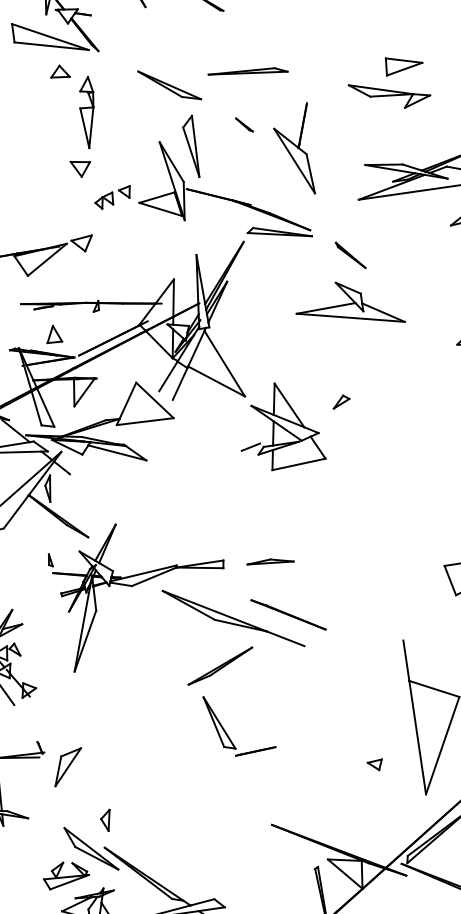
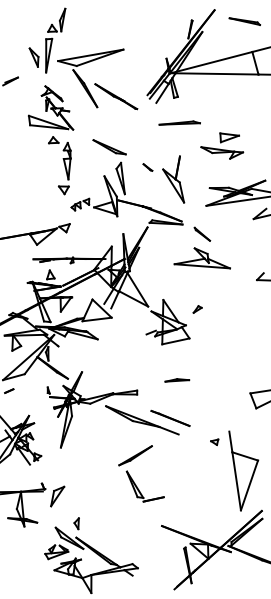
part: (247, 70) -> (179, 122), moved
line: (270, 562) -> (177, 380), moved
part: (214, 710) -> (132, 478), moved
part: (374, 765) -> (214, 442), moved

